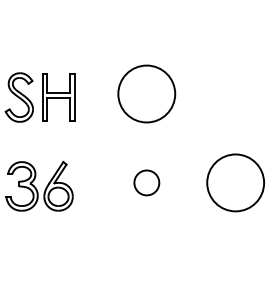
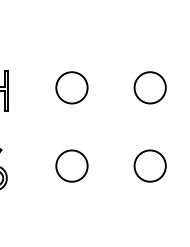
circle: (146, 93) -> (71, 87), size x0.62
circle: (235, 93) -> (150, 87), added
circle: (146, 182) -> (71, 165), size x1.43
circle: (235, 182) -> (150, 165), size x0.62

